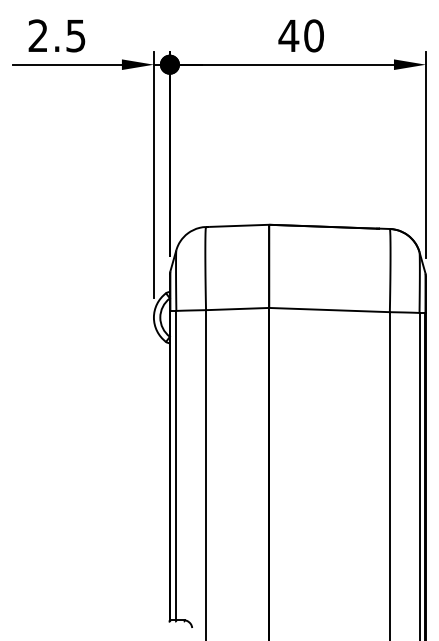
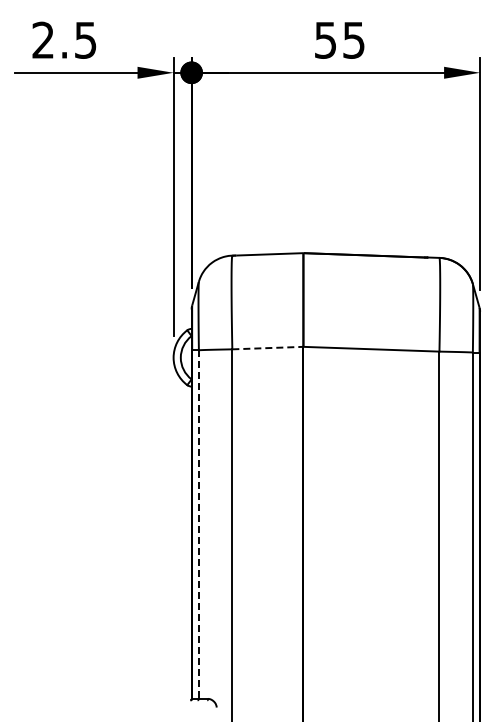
text: (301, 35) -> (339, 39), 40 -> 55
line: (237, 309) -> (267, 348), solid -> dashed
line: (176, 466) -> (198, 525), solid -> dashed

